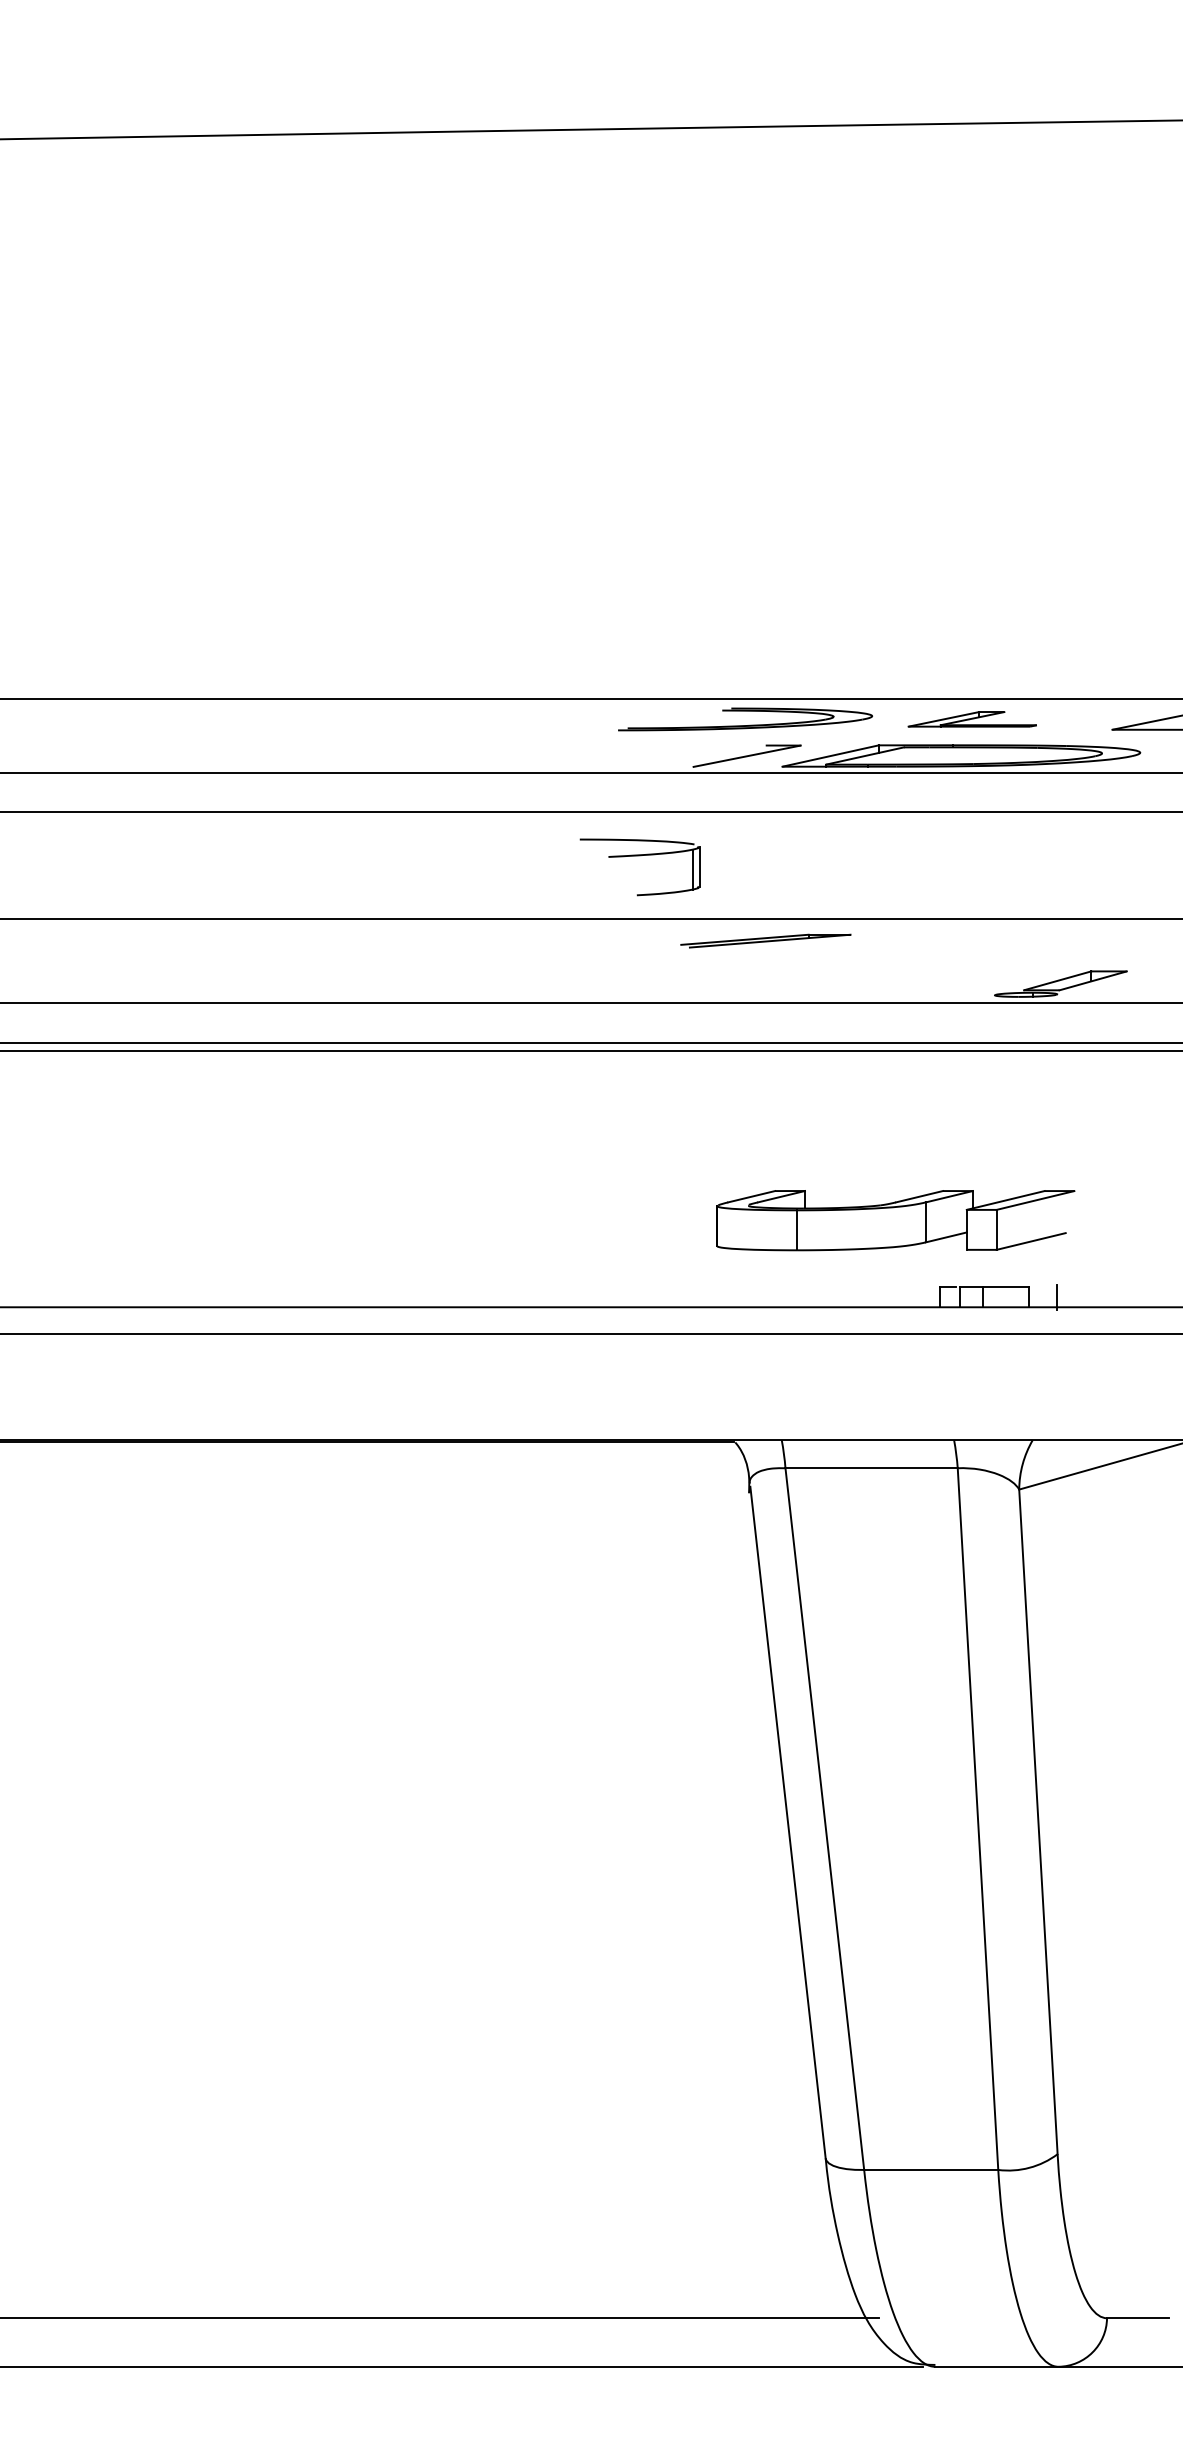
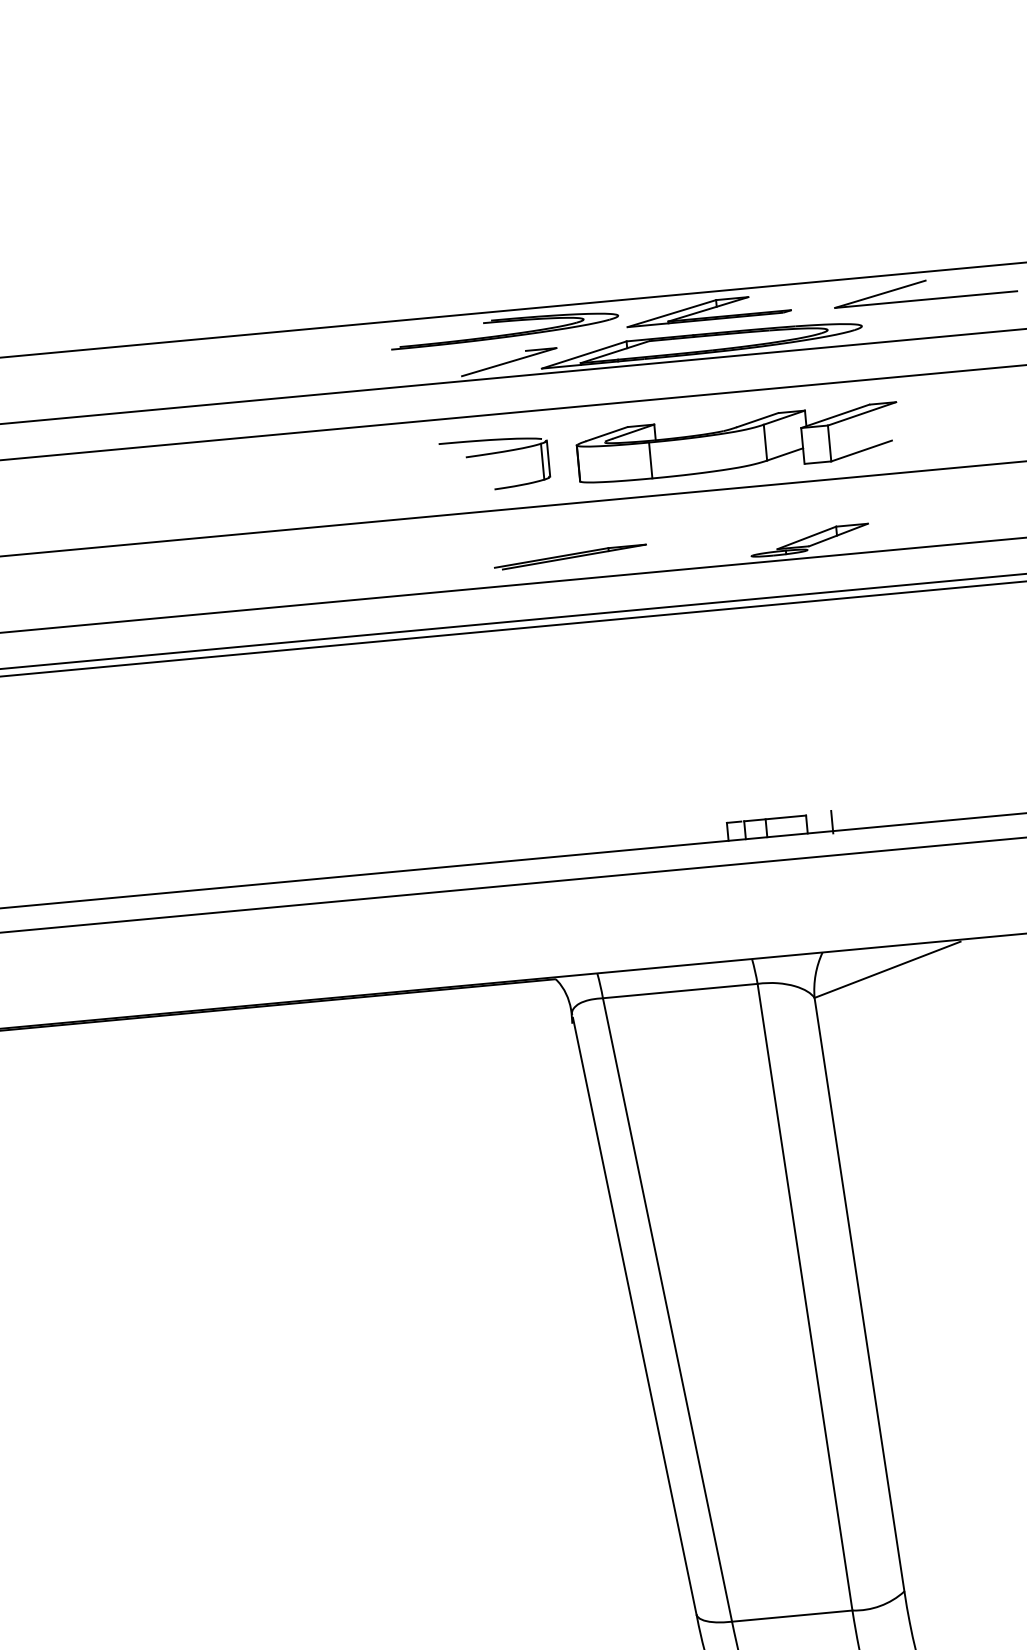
part: (972, 719) -> (708, 310), size x1.43
part: (639, 856) -> (493, 454), moved
part: (765, 940) -> (570, 556), moved
part: (895, 1220) -> (738, 443), moved

